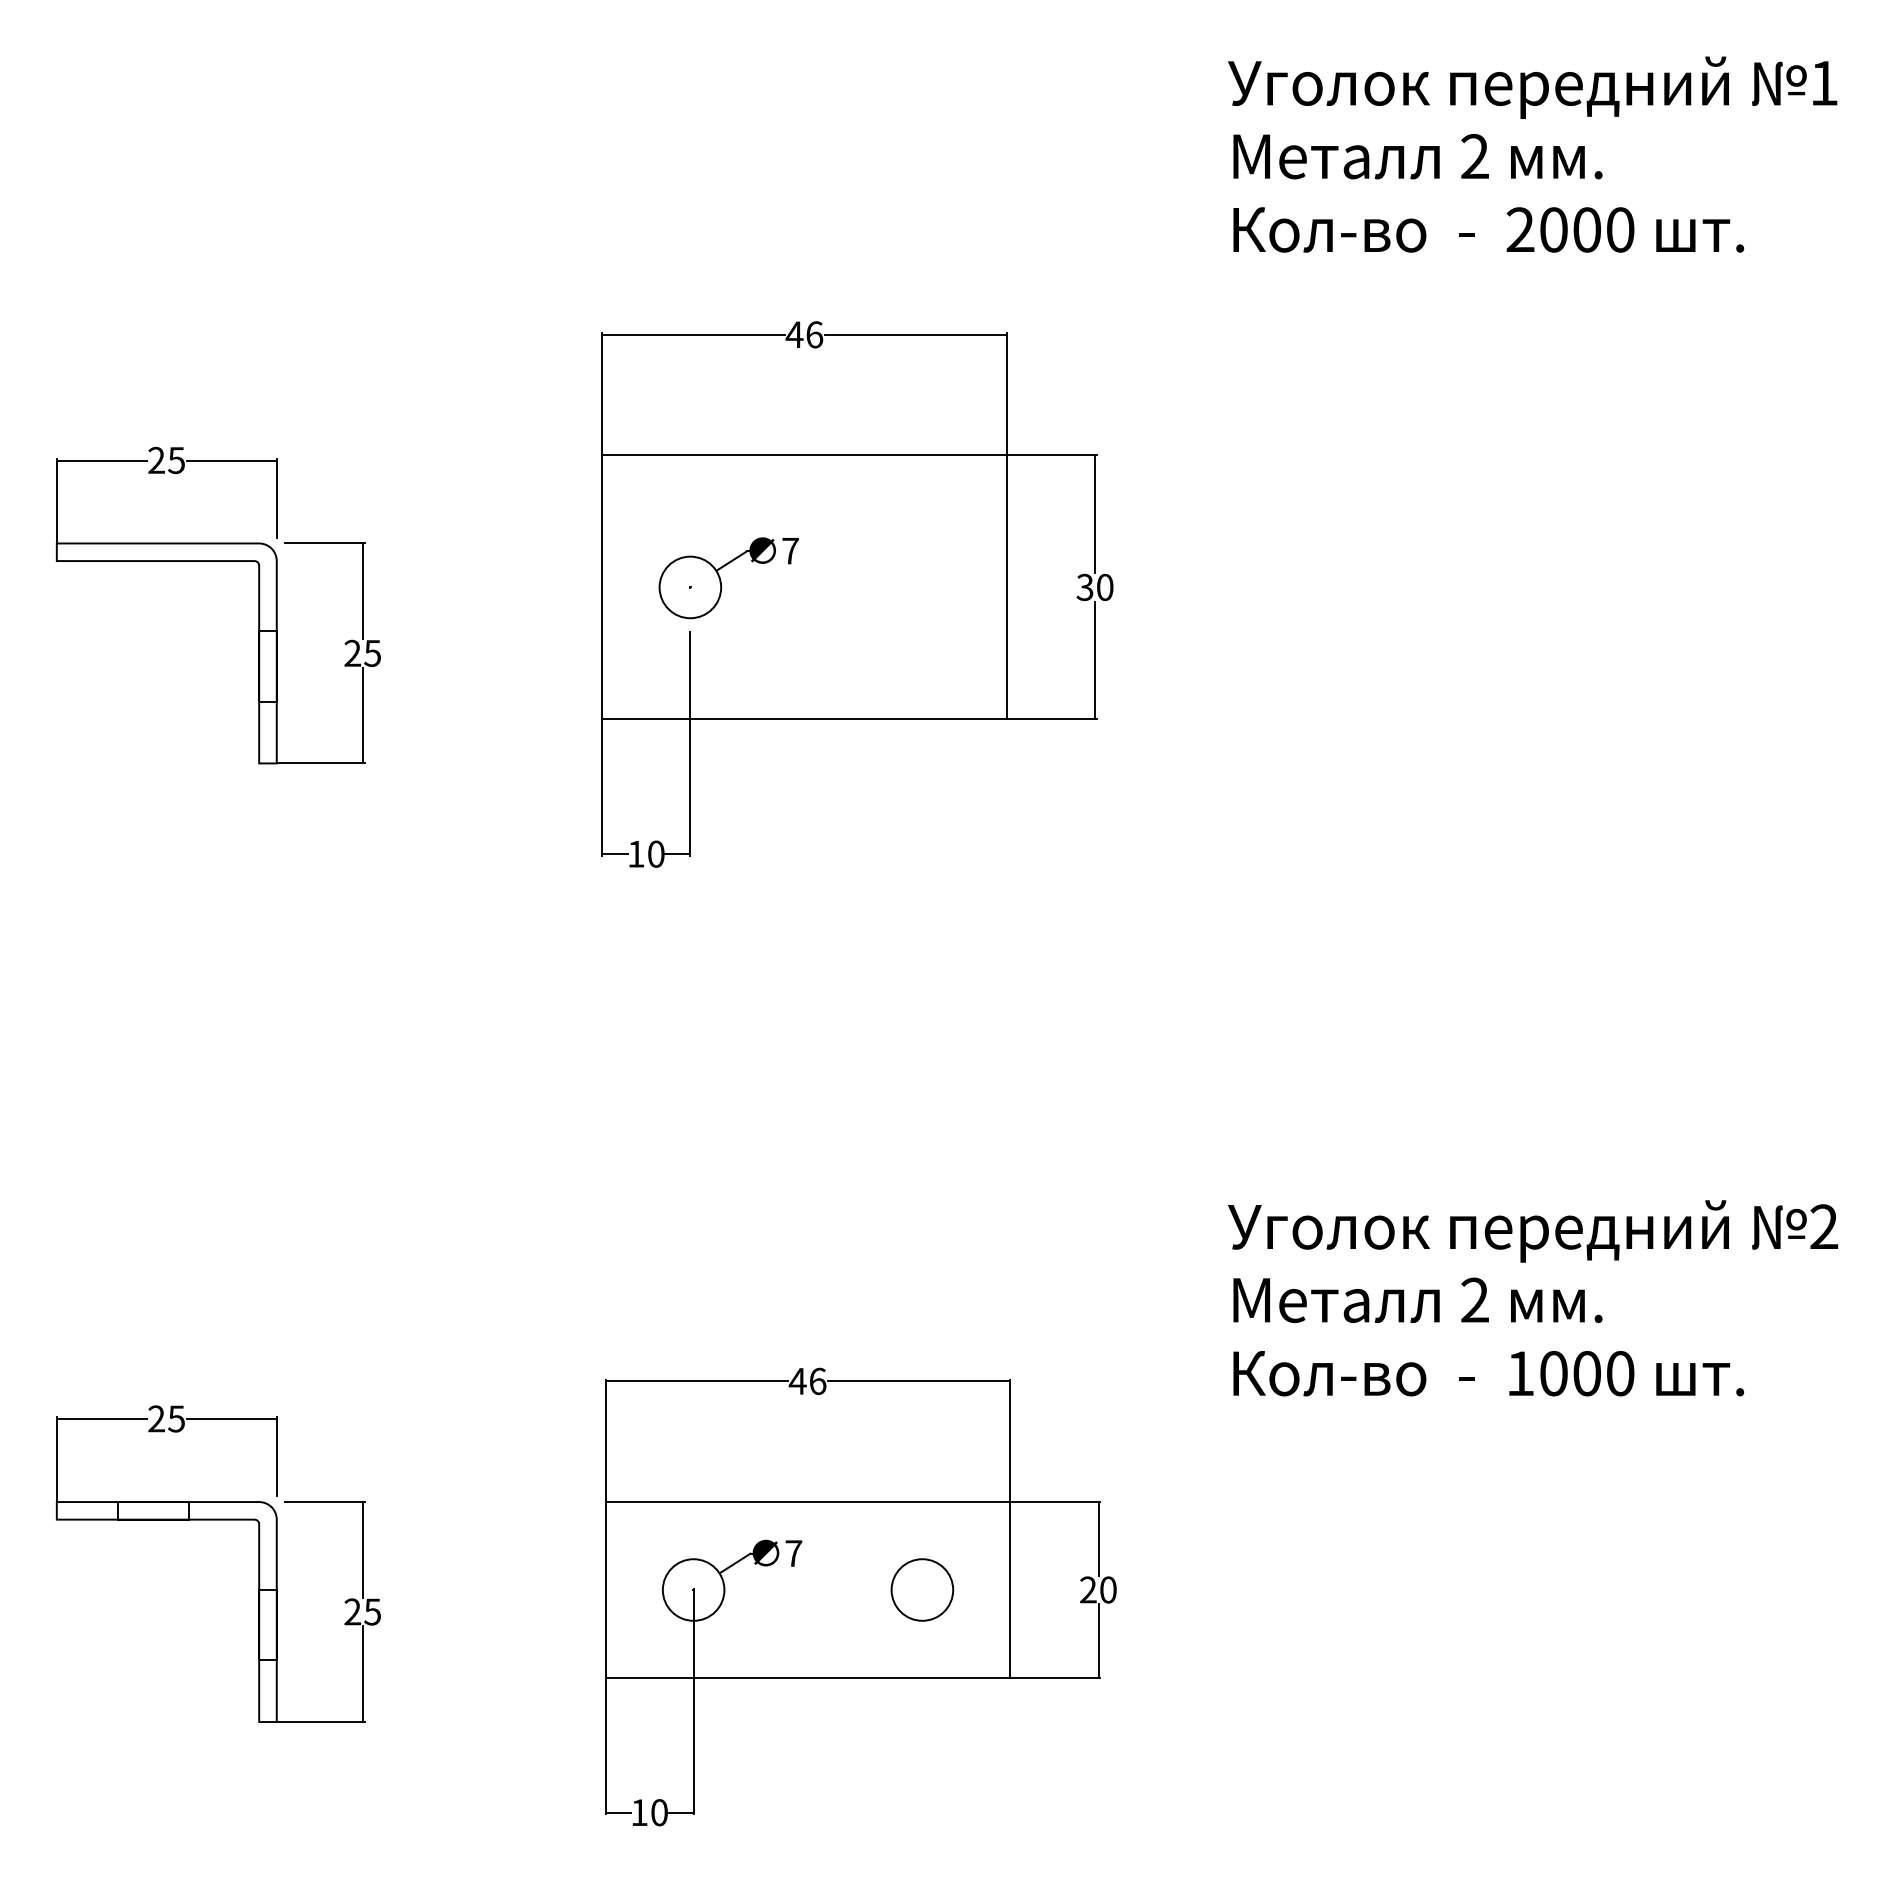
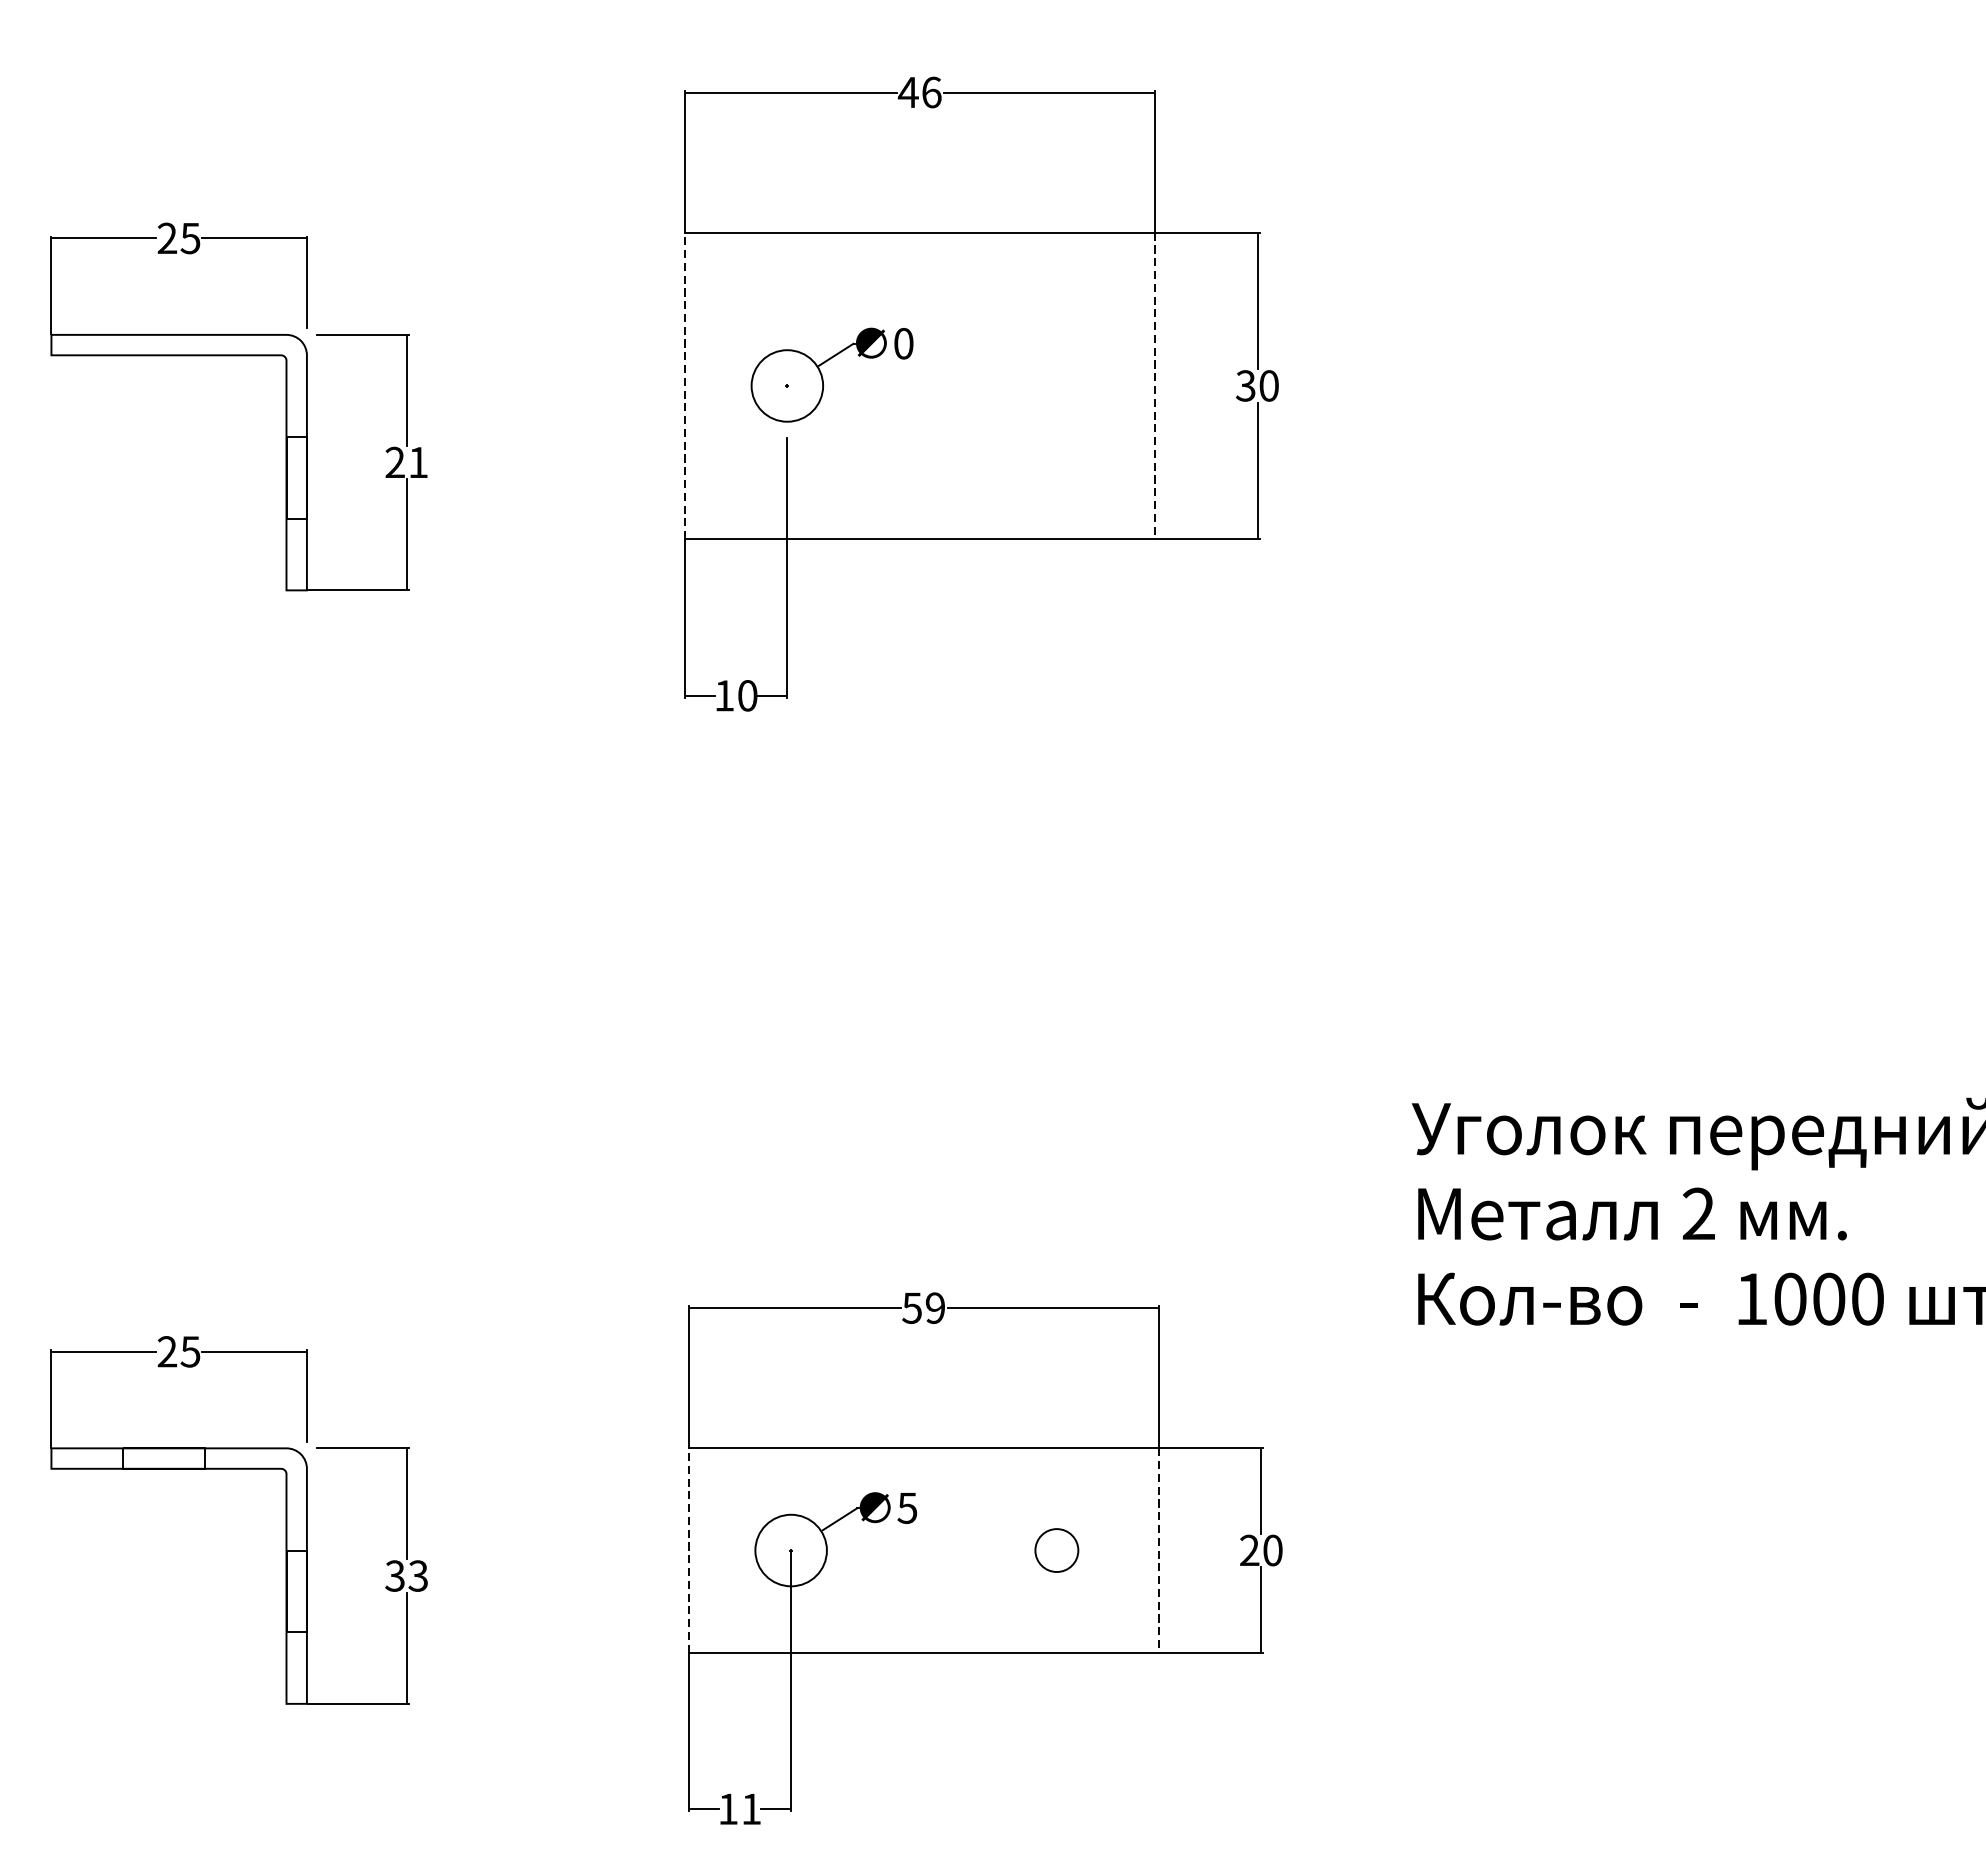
text: (790, 550) -> (903, 343), 7 -> 0
line: (602, 587) -> (685, 386), solid -> dashed
line: (1007, 587) -> (1155, 386), solid -> dashed
text: (372, 653) -> (418, 462), 25 -> 21
text: (807, 1380) -> (923, 1307), 46 -> 59
text: (793, 1553) -> (907, 1508), 7 -> 5
circle: (922, 1589) -> (1057, 1549), size x0.6
line: (605, 1590) -> (688, 1551), solid -> dashed
line: (1010, 1590) -> (1159, 1551), solid -> dashed
text: (362, 1611) -> (406, 1575), 25 -> 33
text: (659, 1812) -> (751, 1808), 10 -> 11

